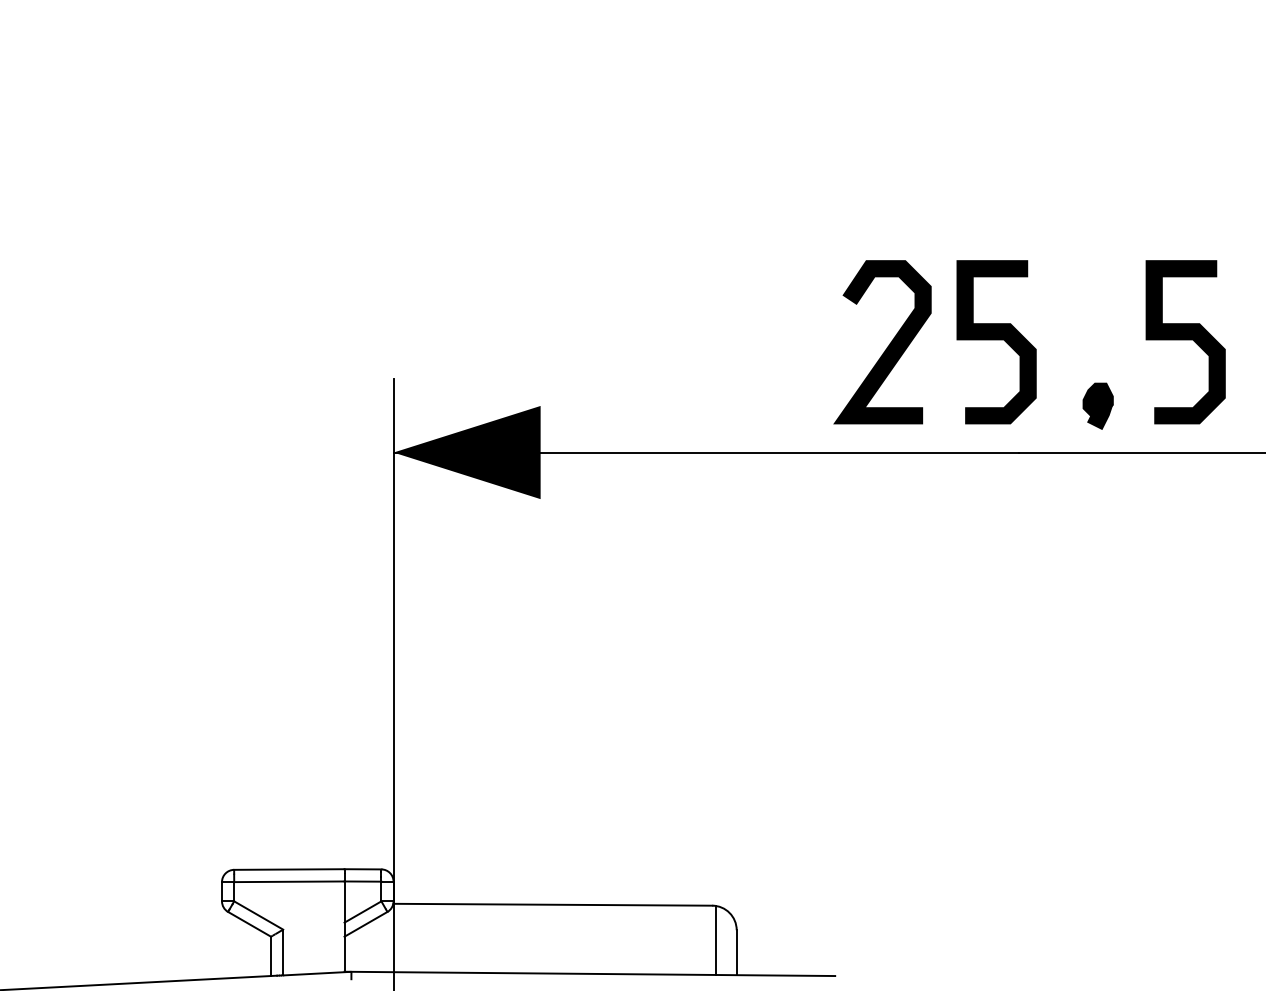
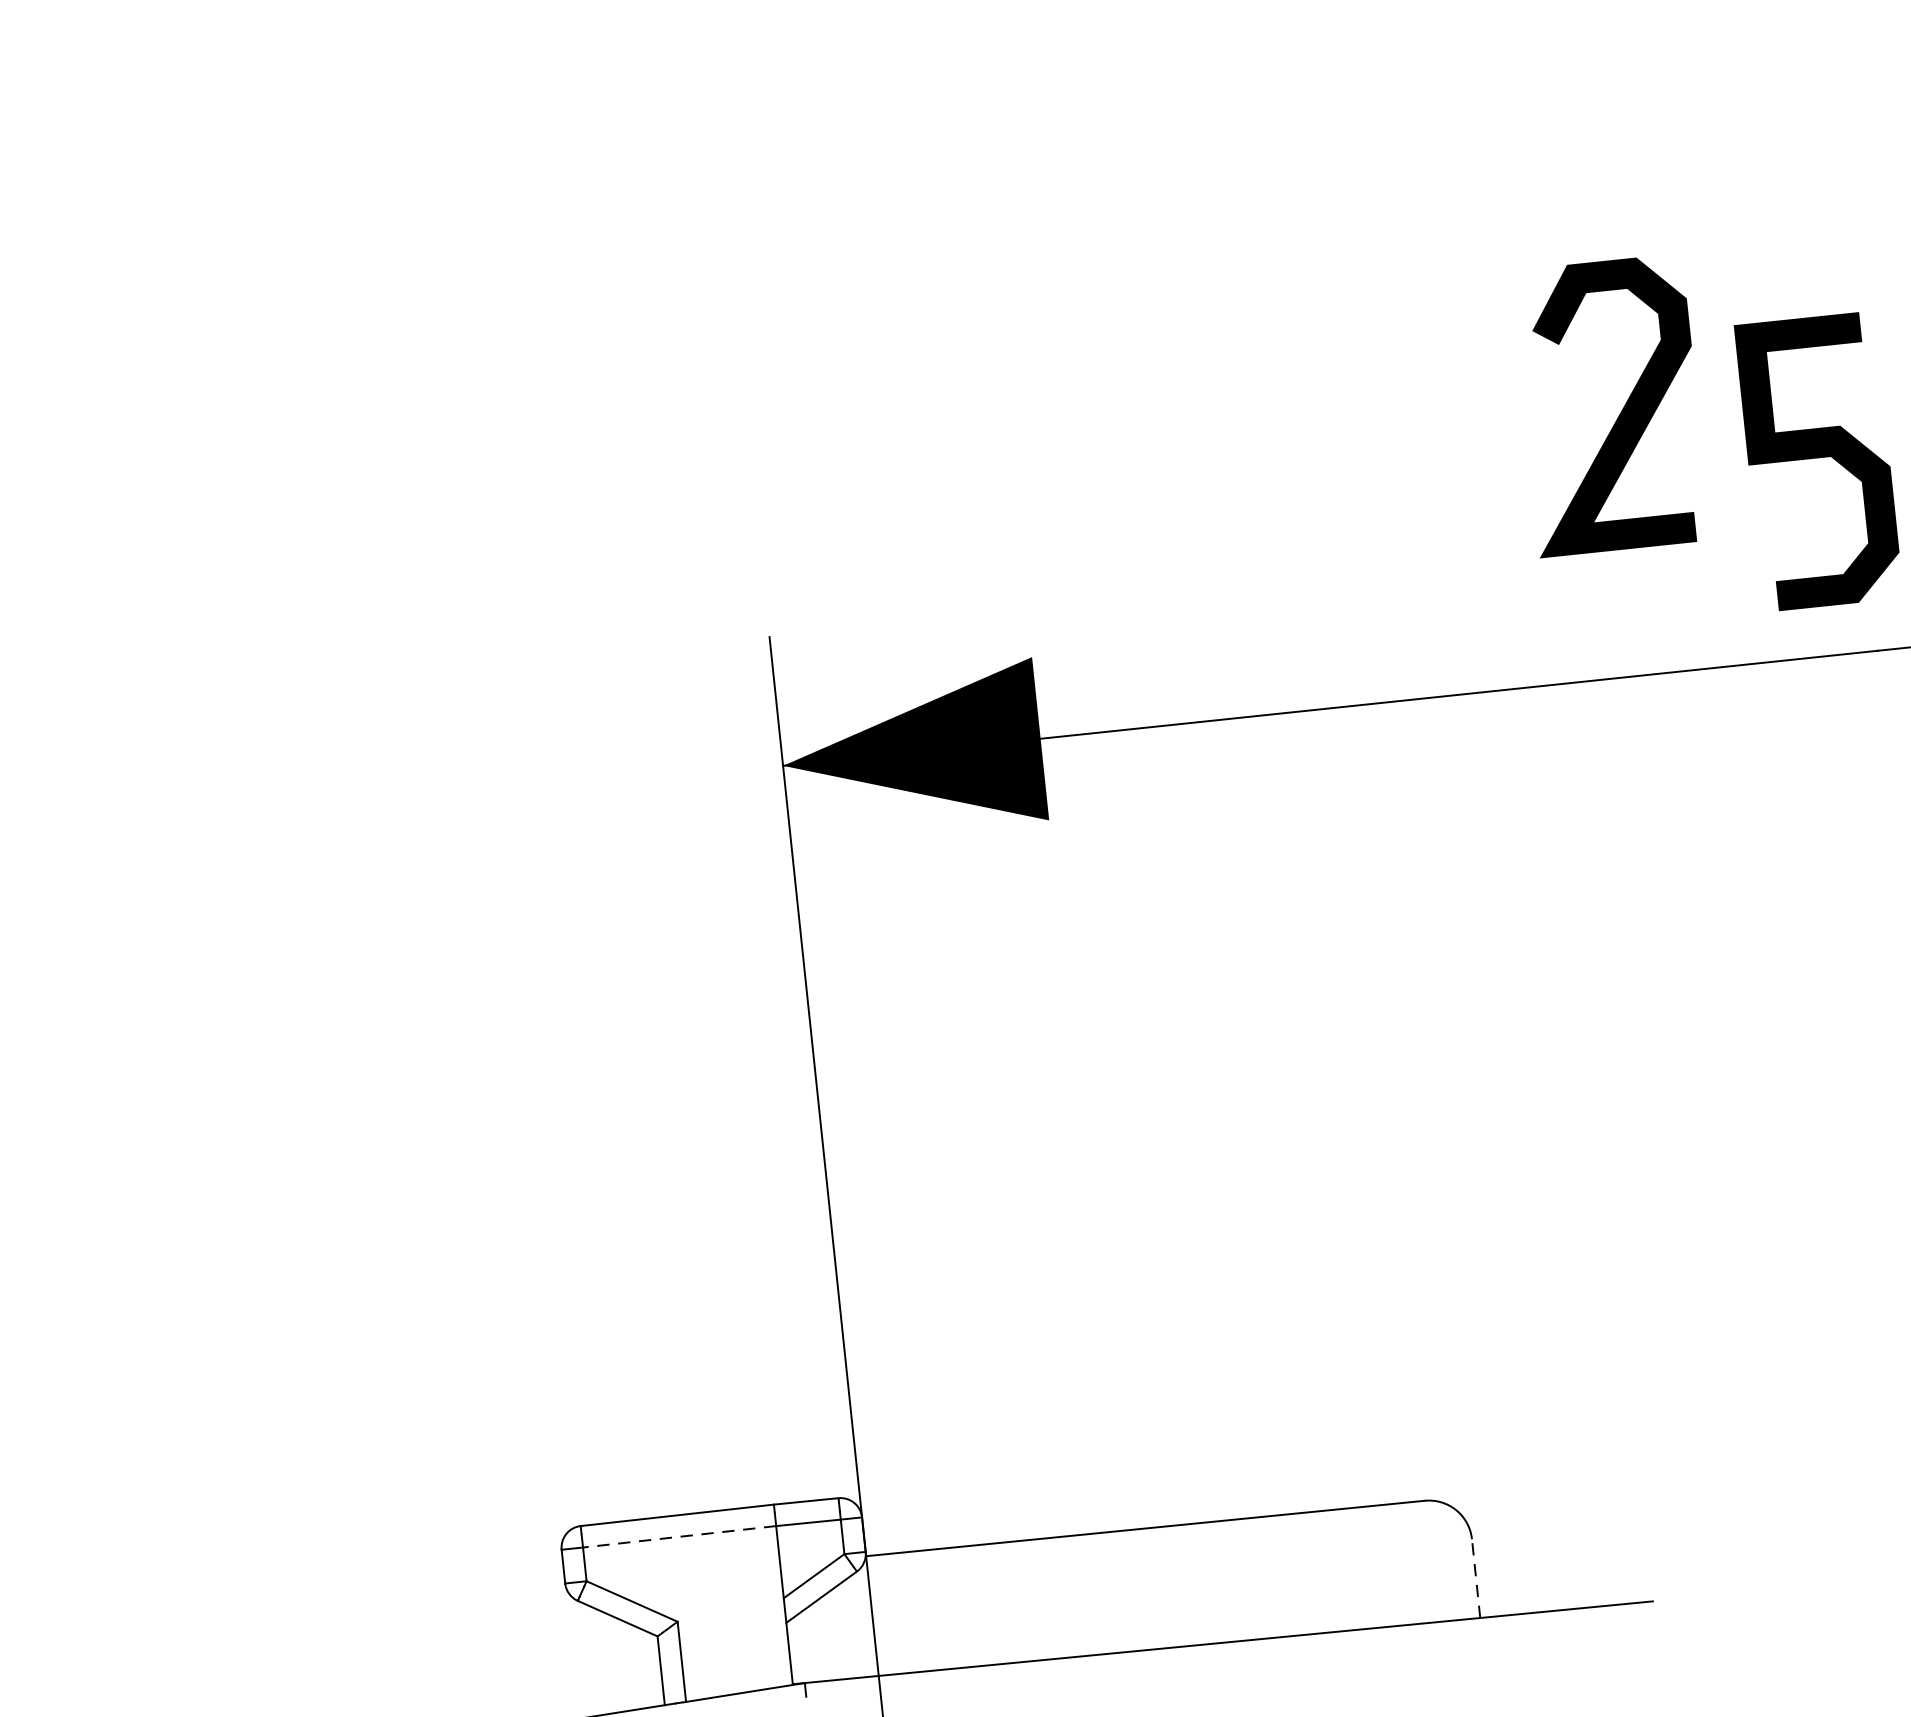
curve: (887, 346) -> (1620, 412), moved
line: (288, 881) -> (678, 1536), solid -> dashed
line: (715, 939) -> (1436, 1559), removed
line: (736, 952) -> (1475, 1578), solid -> dashed

